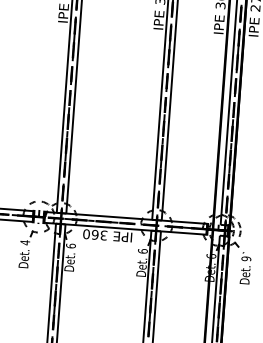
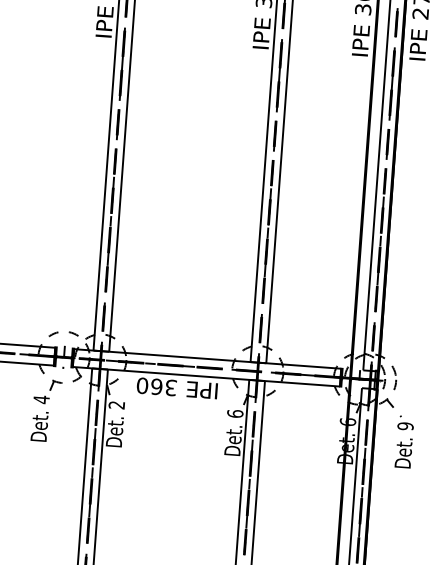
text: (70, 245) -> (116, 404), 6 -> 2

